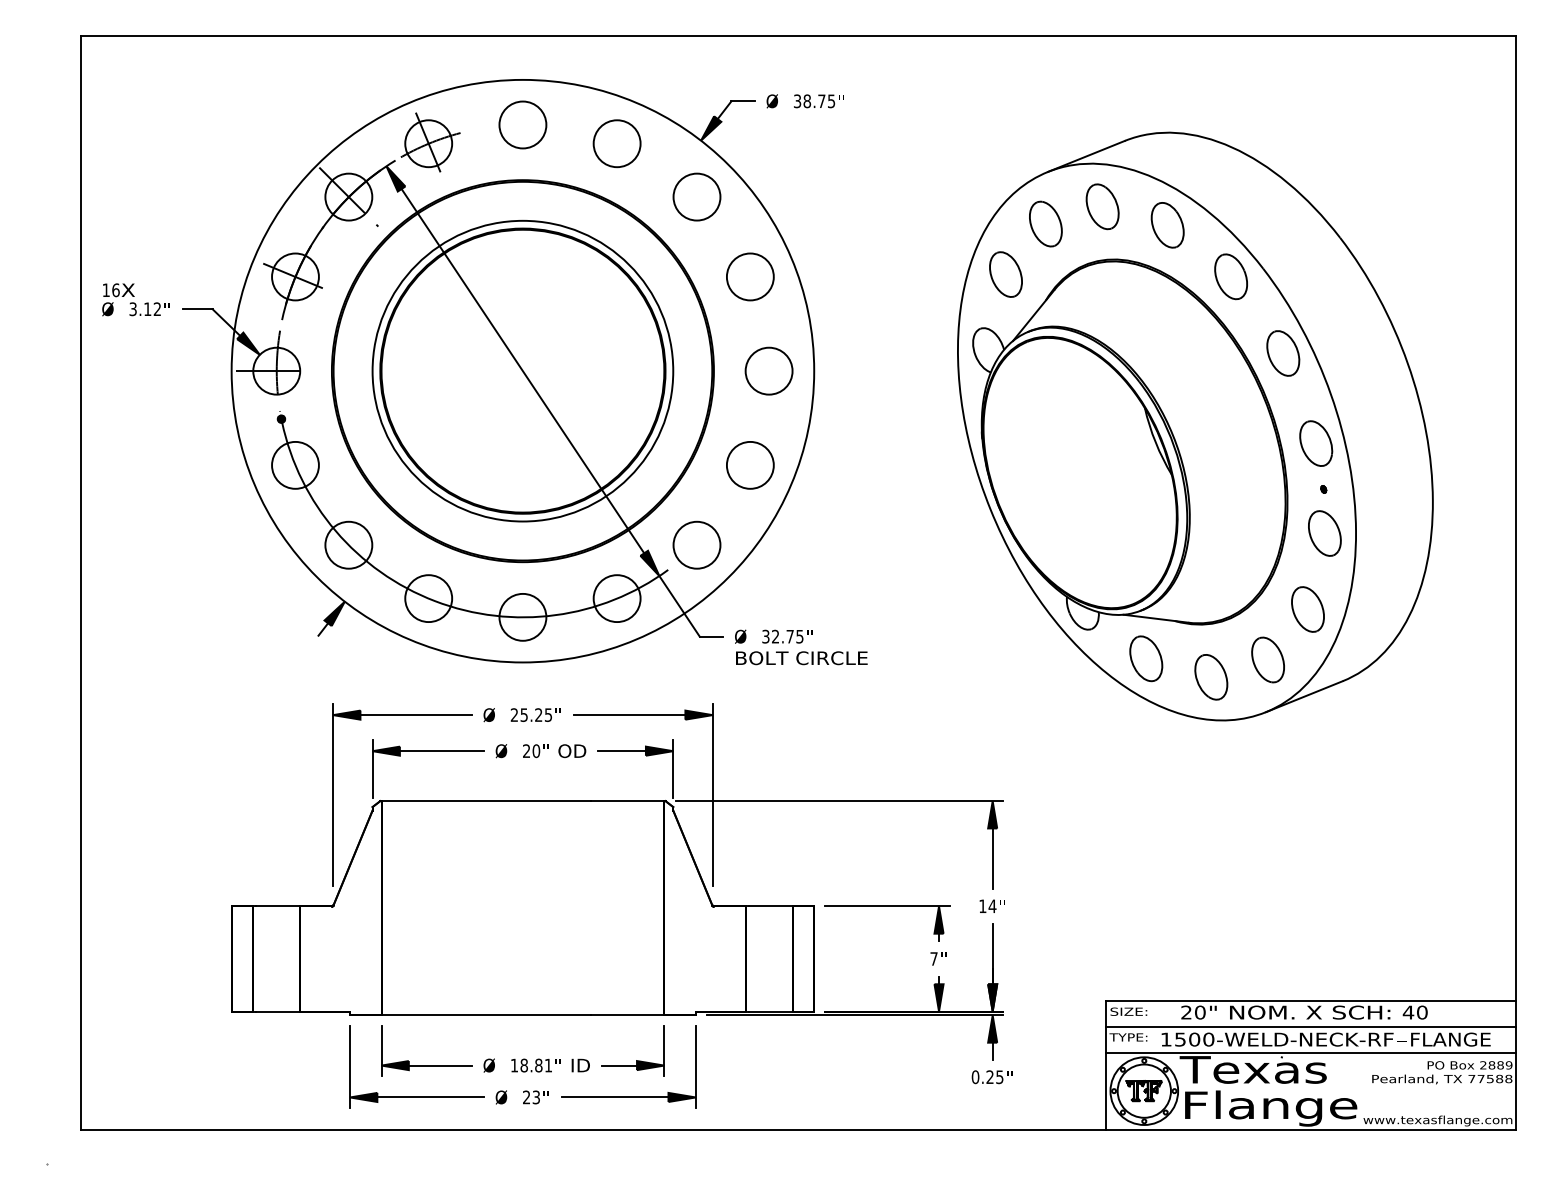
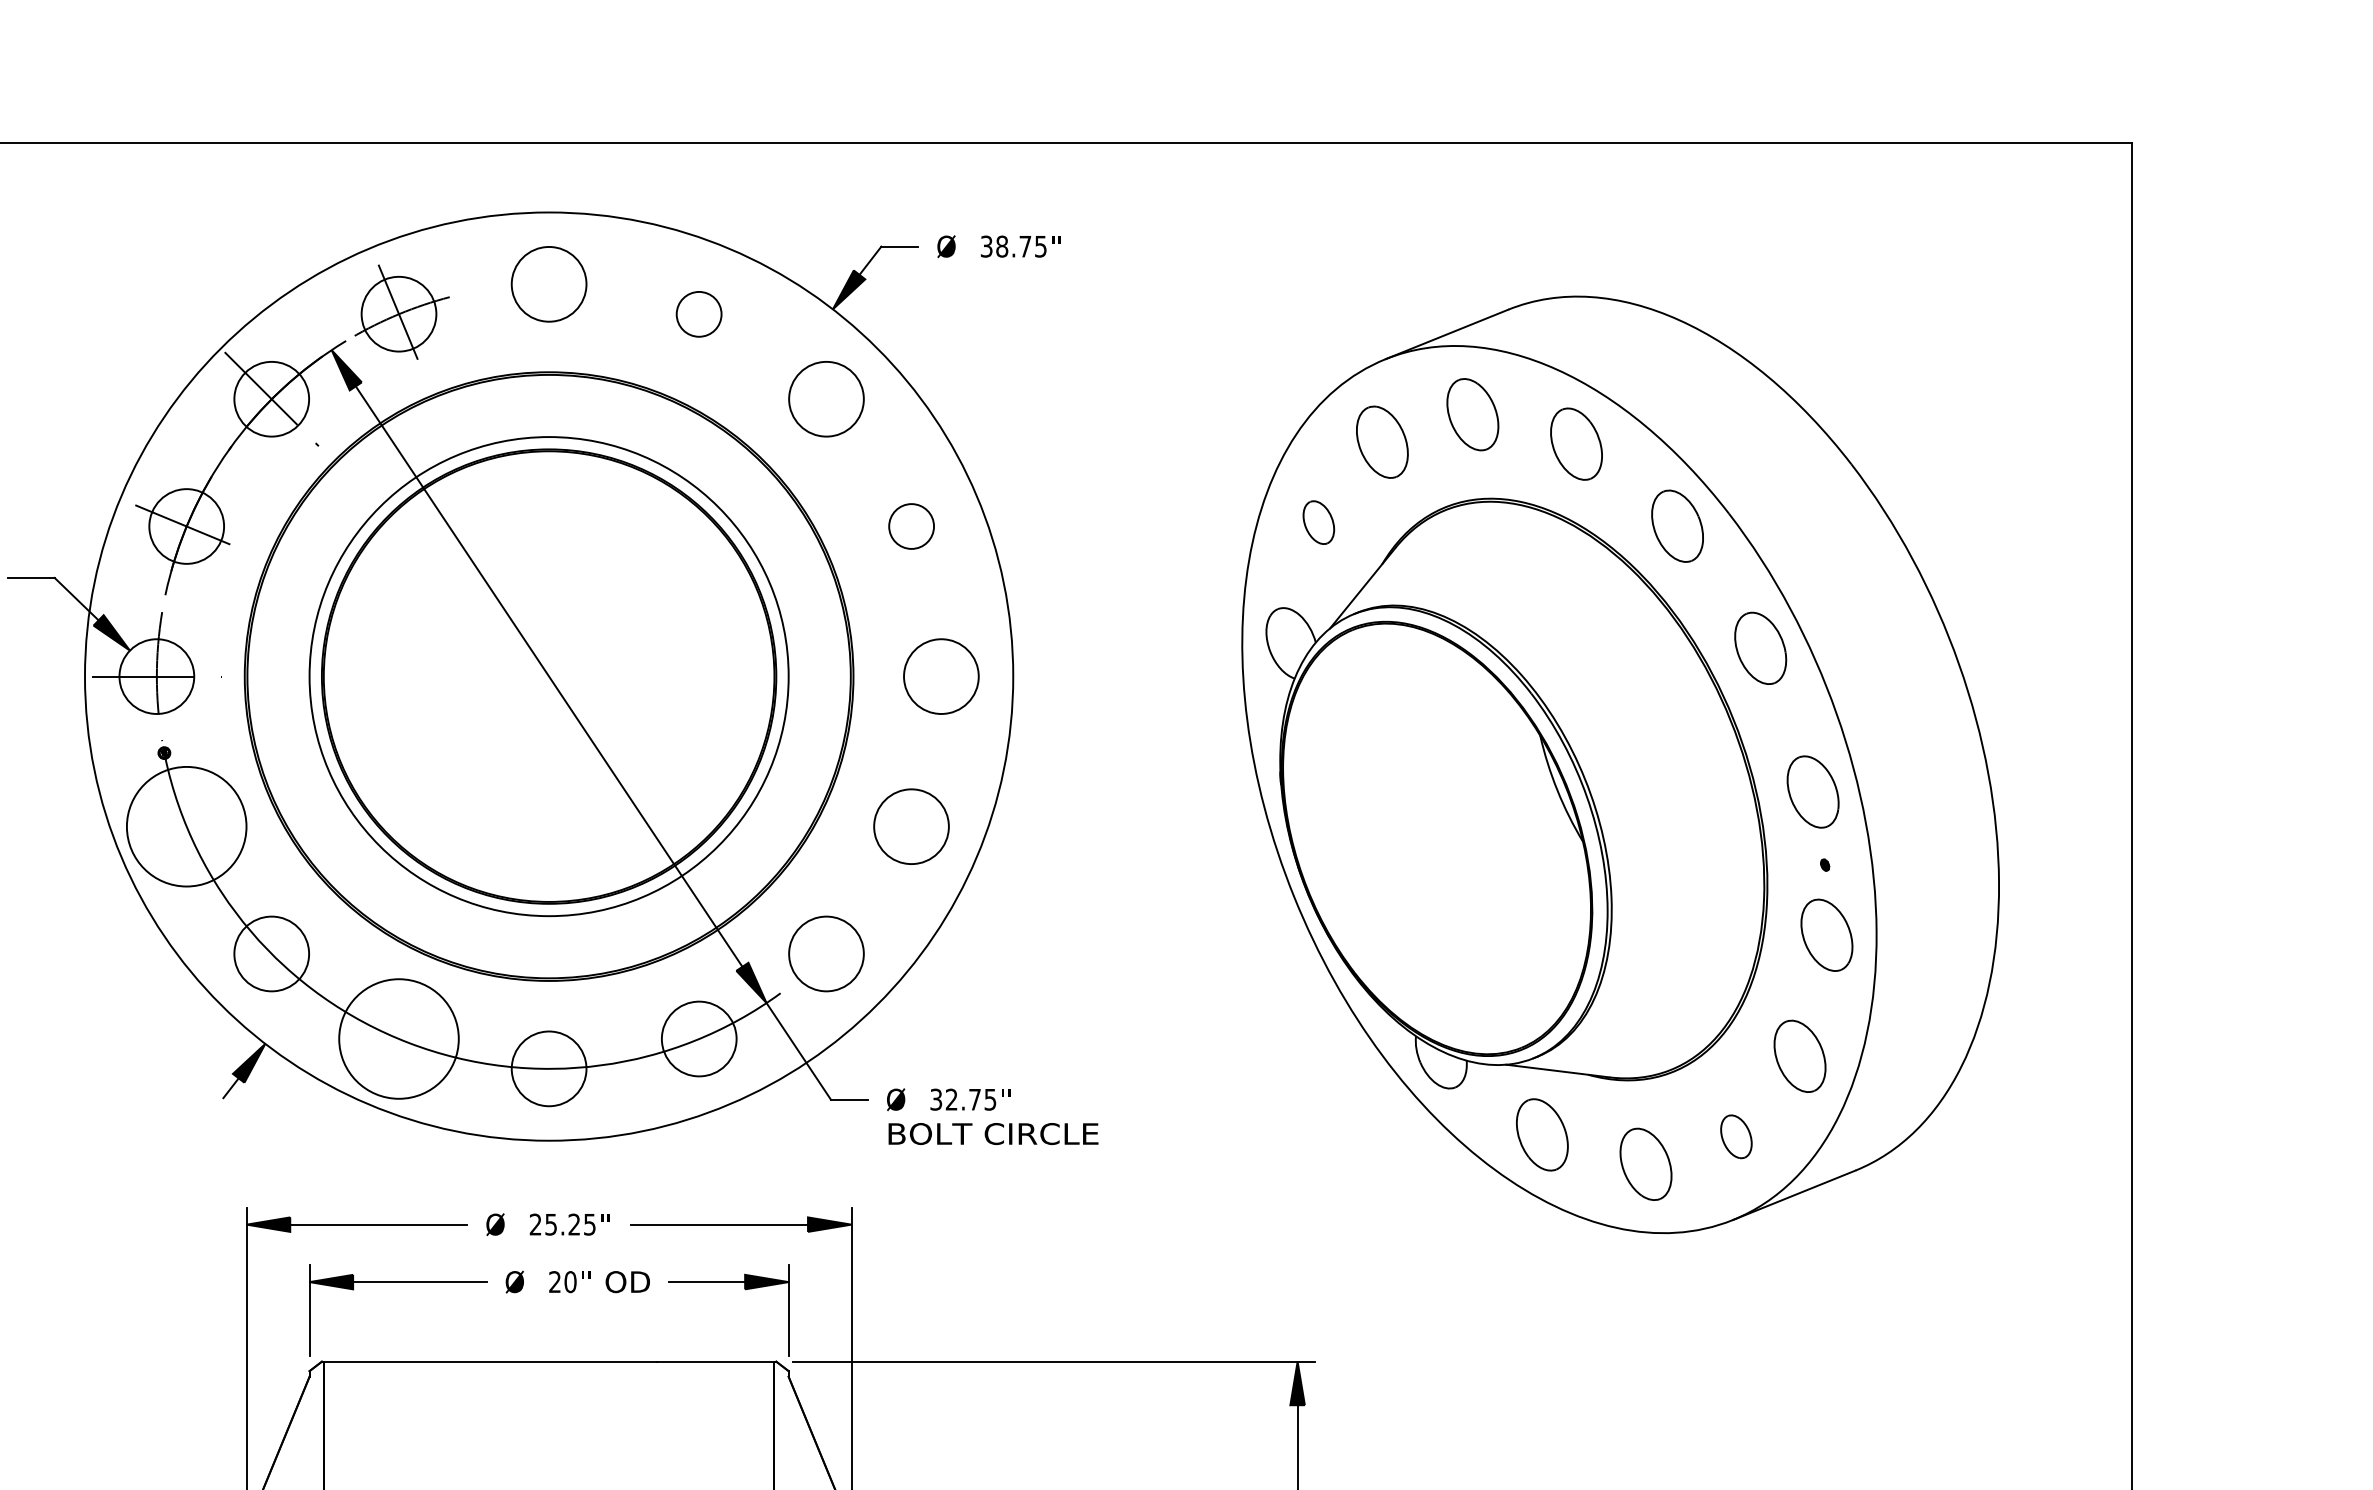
circle: (616, 143) -> (698, 313), size x0.6
part: (1005, 274) -> (1318, 522), size x0.6
circle: (750, 276) -> (911, 525), size x0.6
circle: (295, 464) -> (186, 825), size x1.6
circle: (428, 598) -> (398, 1038), size x1.6
part: (1267, 659) -> (1735, 1136), size x0.6

